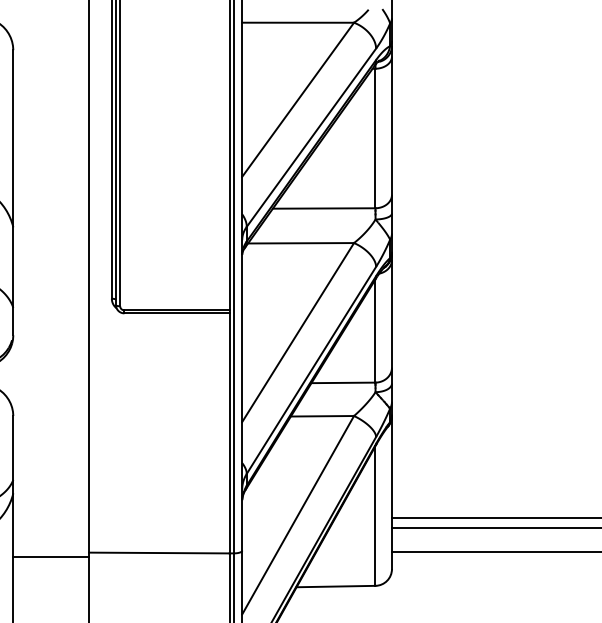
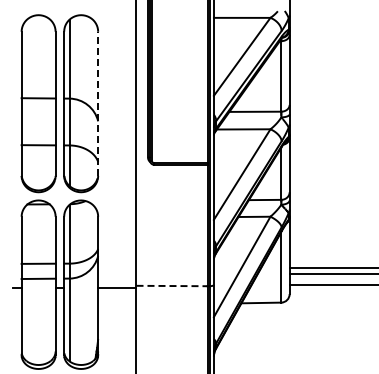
line: (13, 192) -> (98, 103), solid -> dashed
line: (160, 553) -> (172, 286), solid -> dashed

